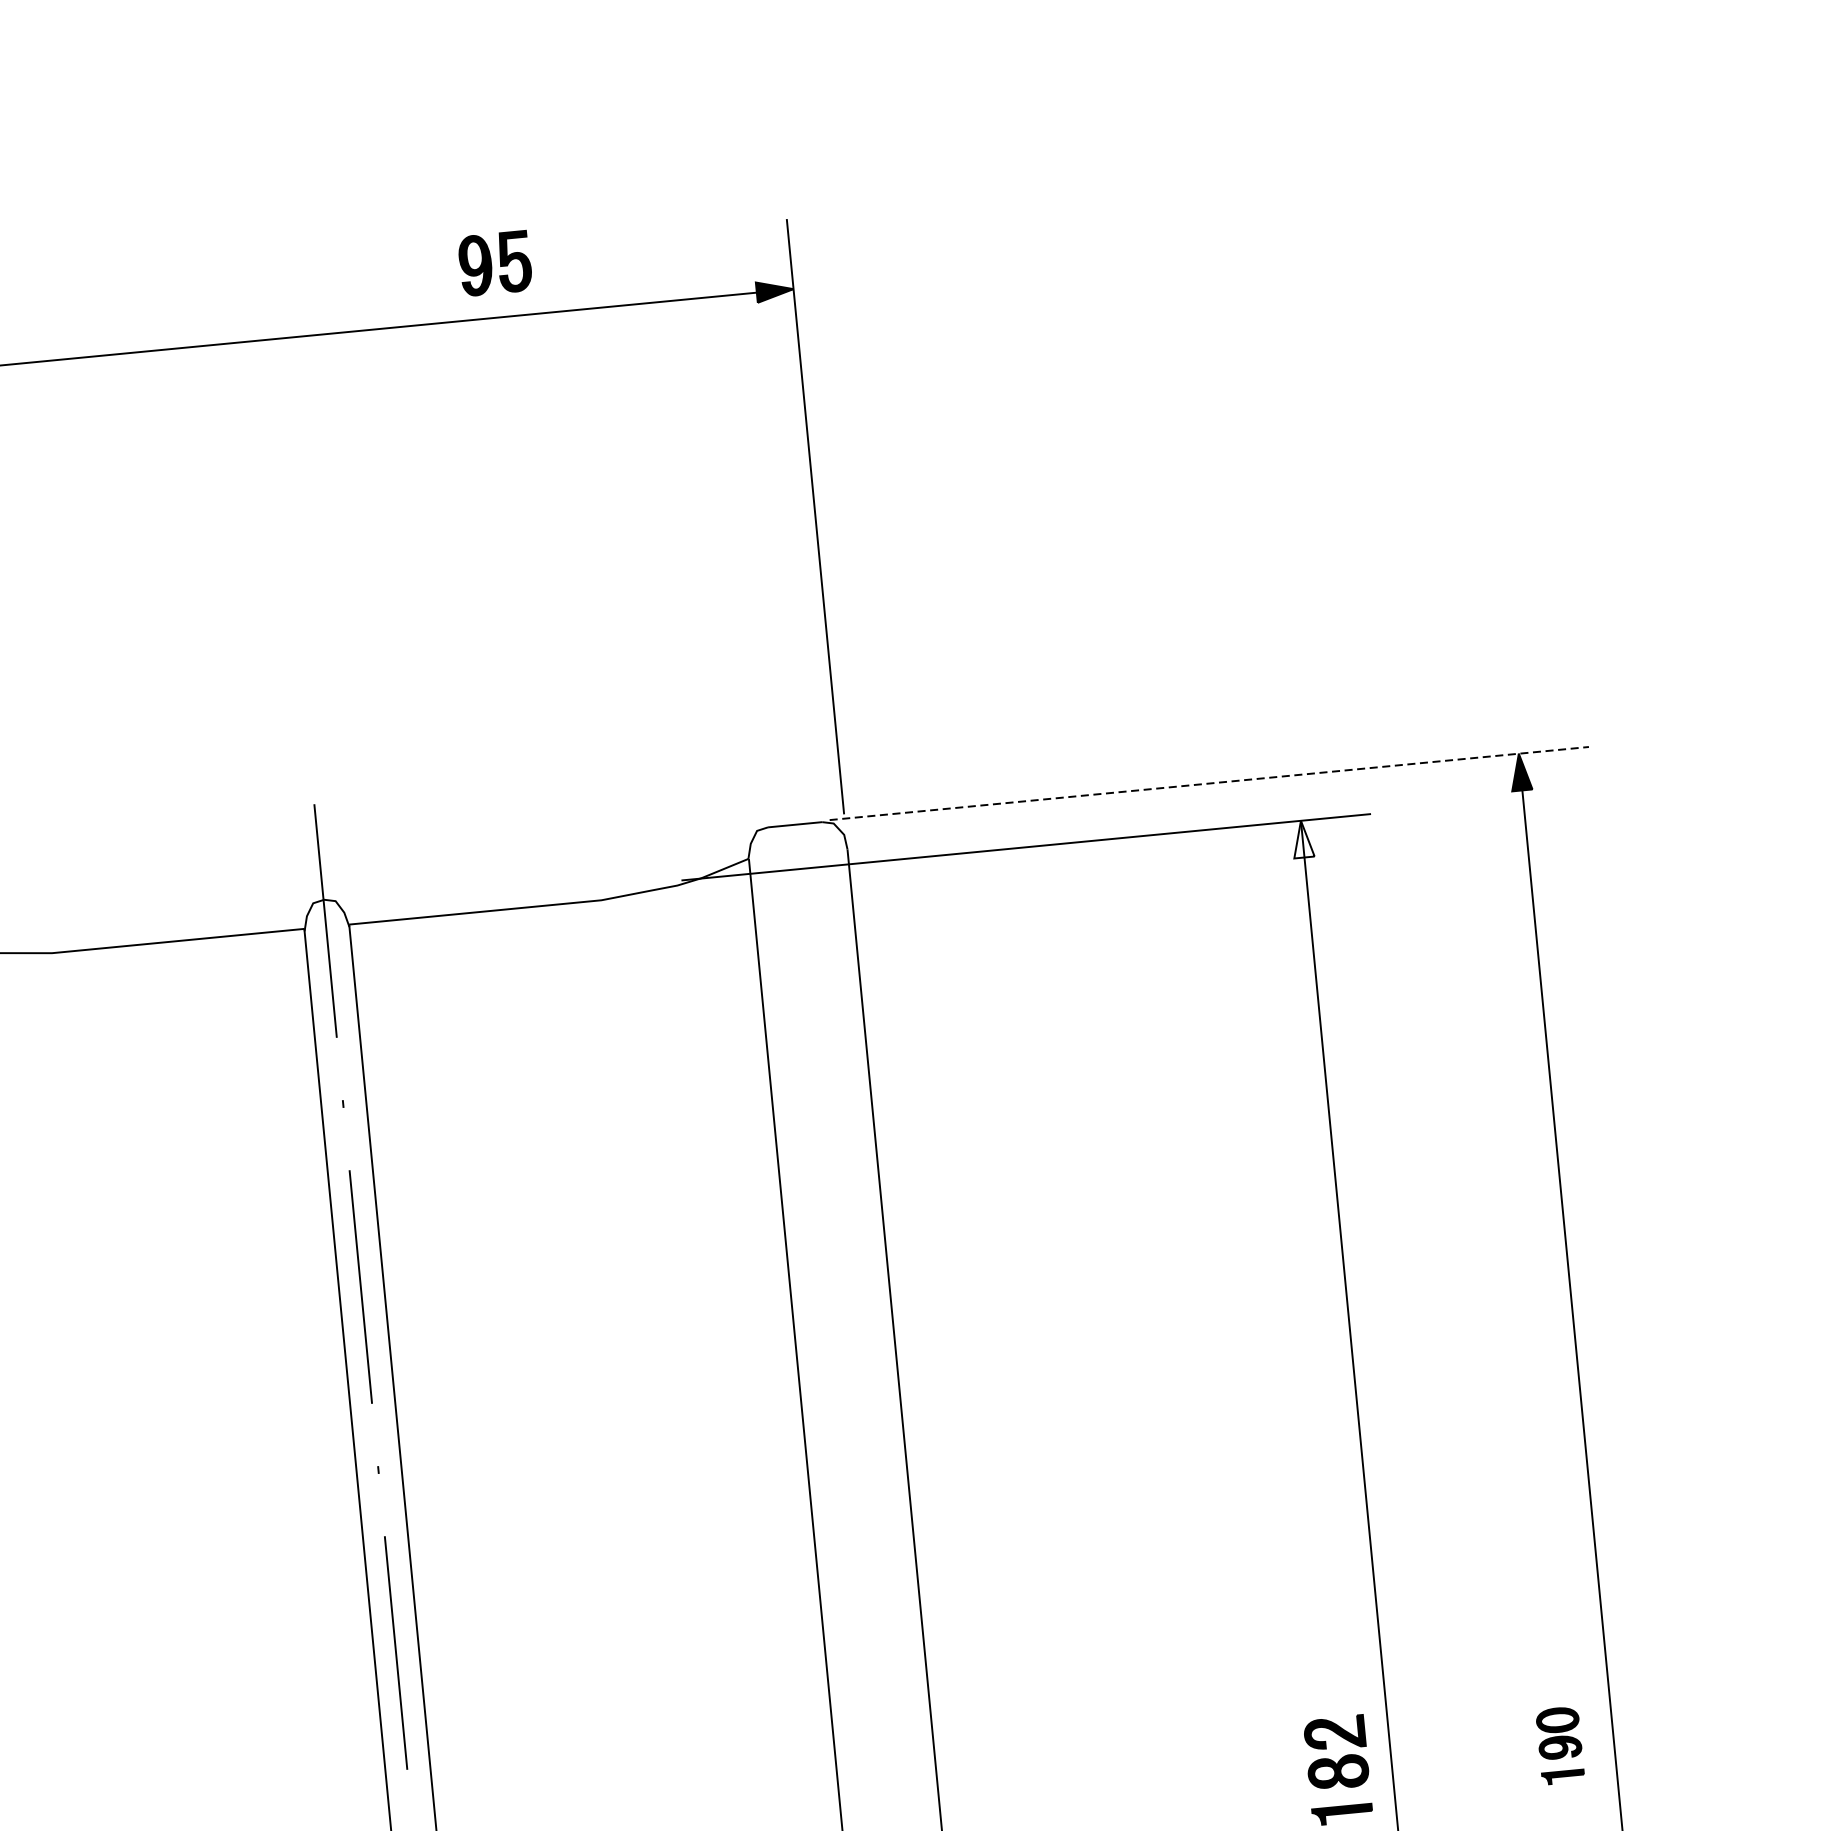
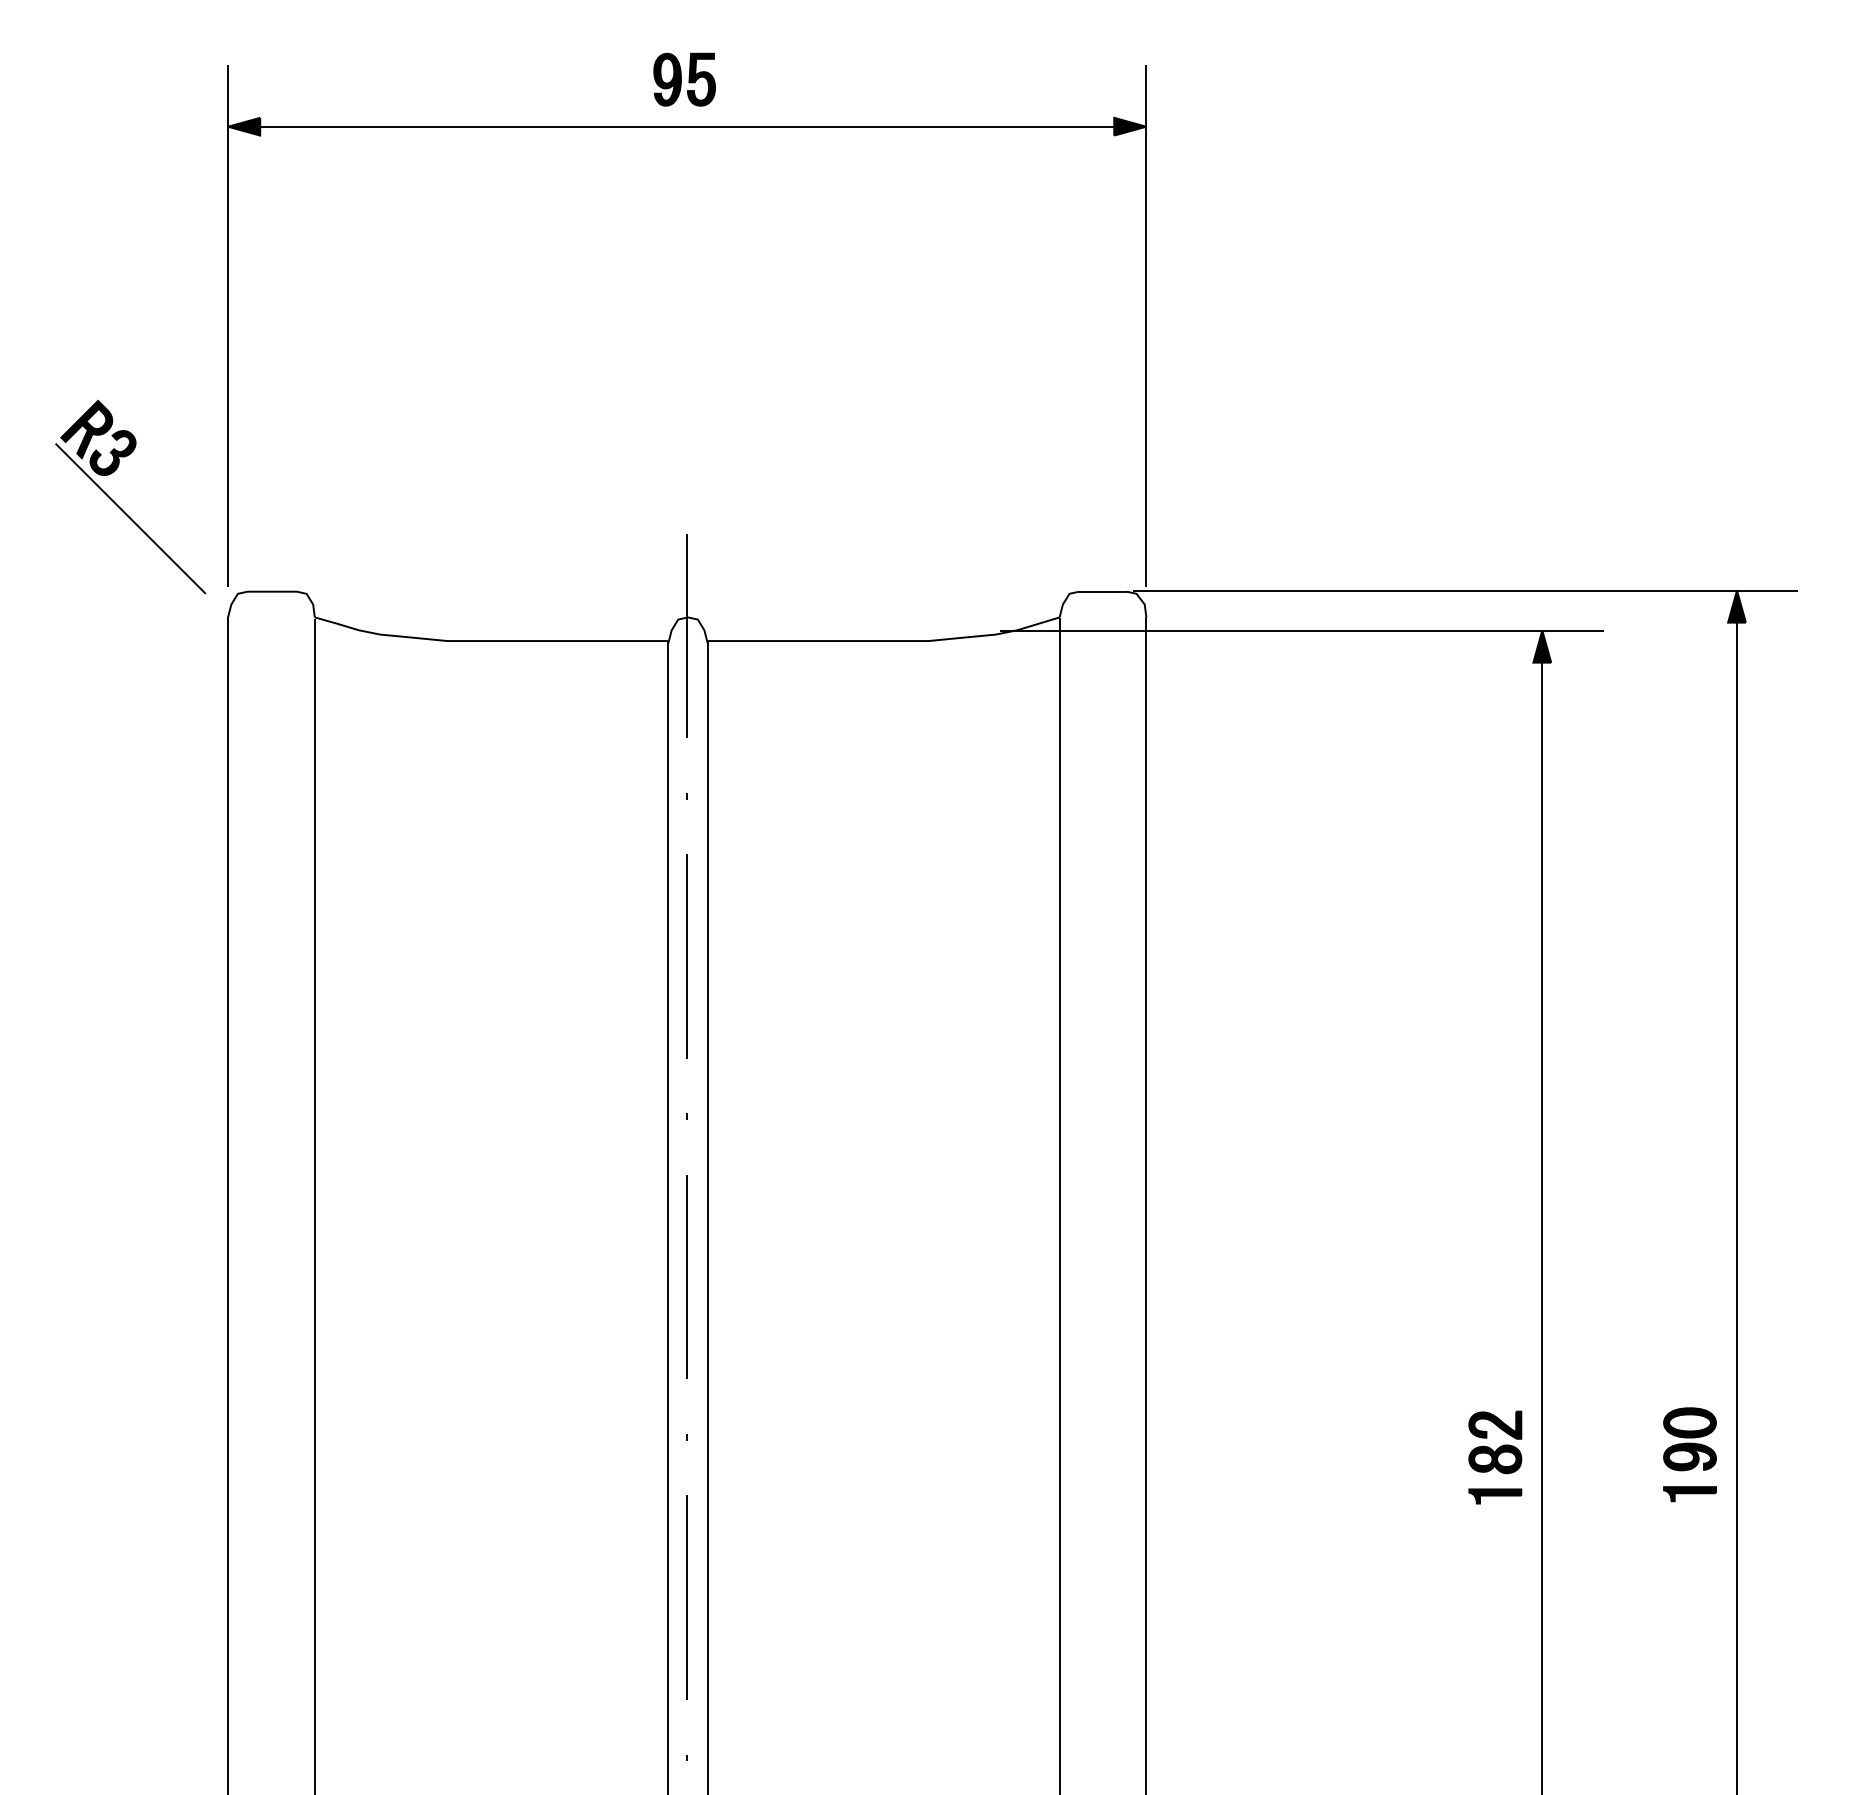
part: (495, 263) -> (684, 79), moved
line: (1208, 783) -> (1465, 590), dashed -> solid
fill: (1302, 839) -> (1542, 646), added
part: (1559, 1745) -> (1689, 1454), size x1.43

